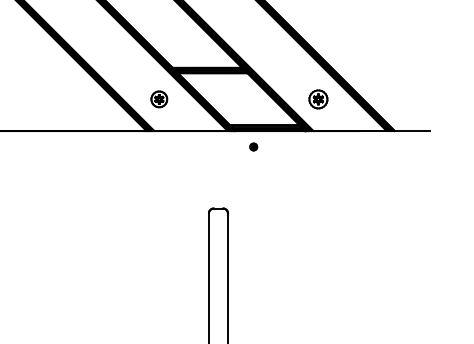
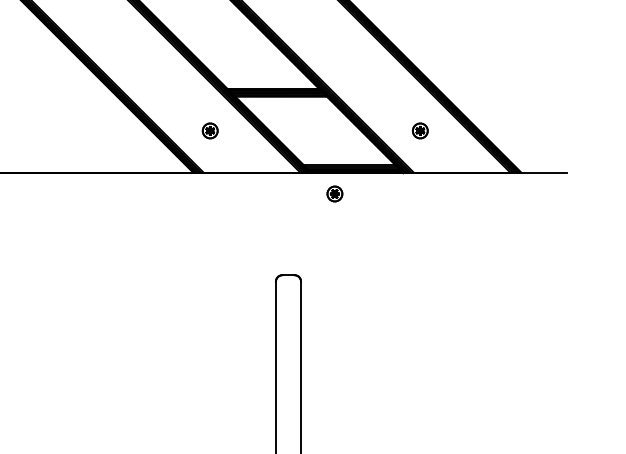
part: (158, 98) -> (209, 129), size x0.71
part: (317, 98) -> (419, 129), size x0.62
part: (253, 146) -> (334, 193), size x1.67

